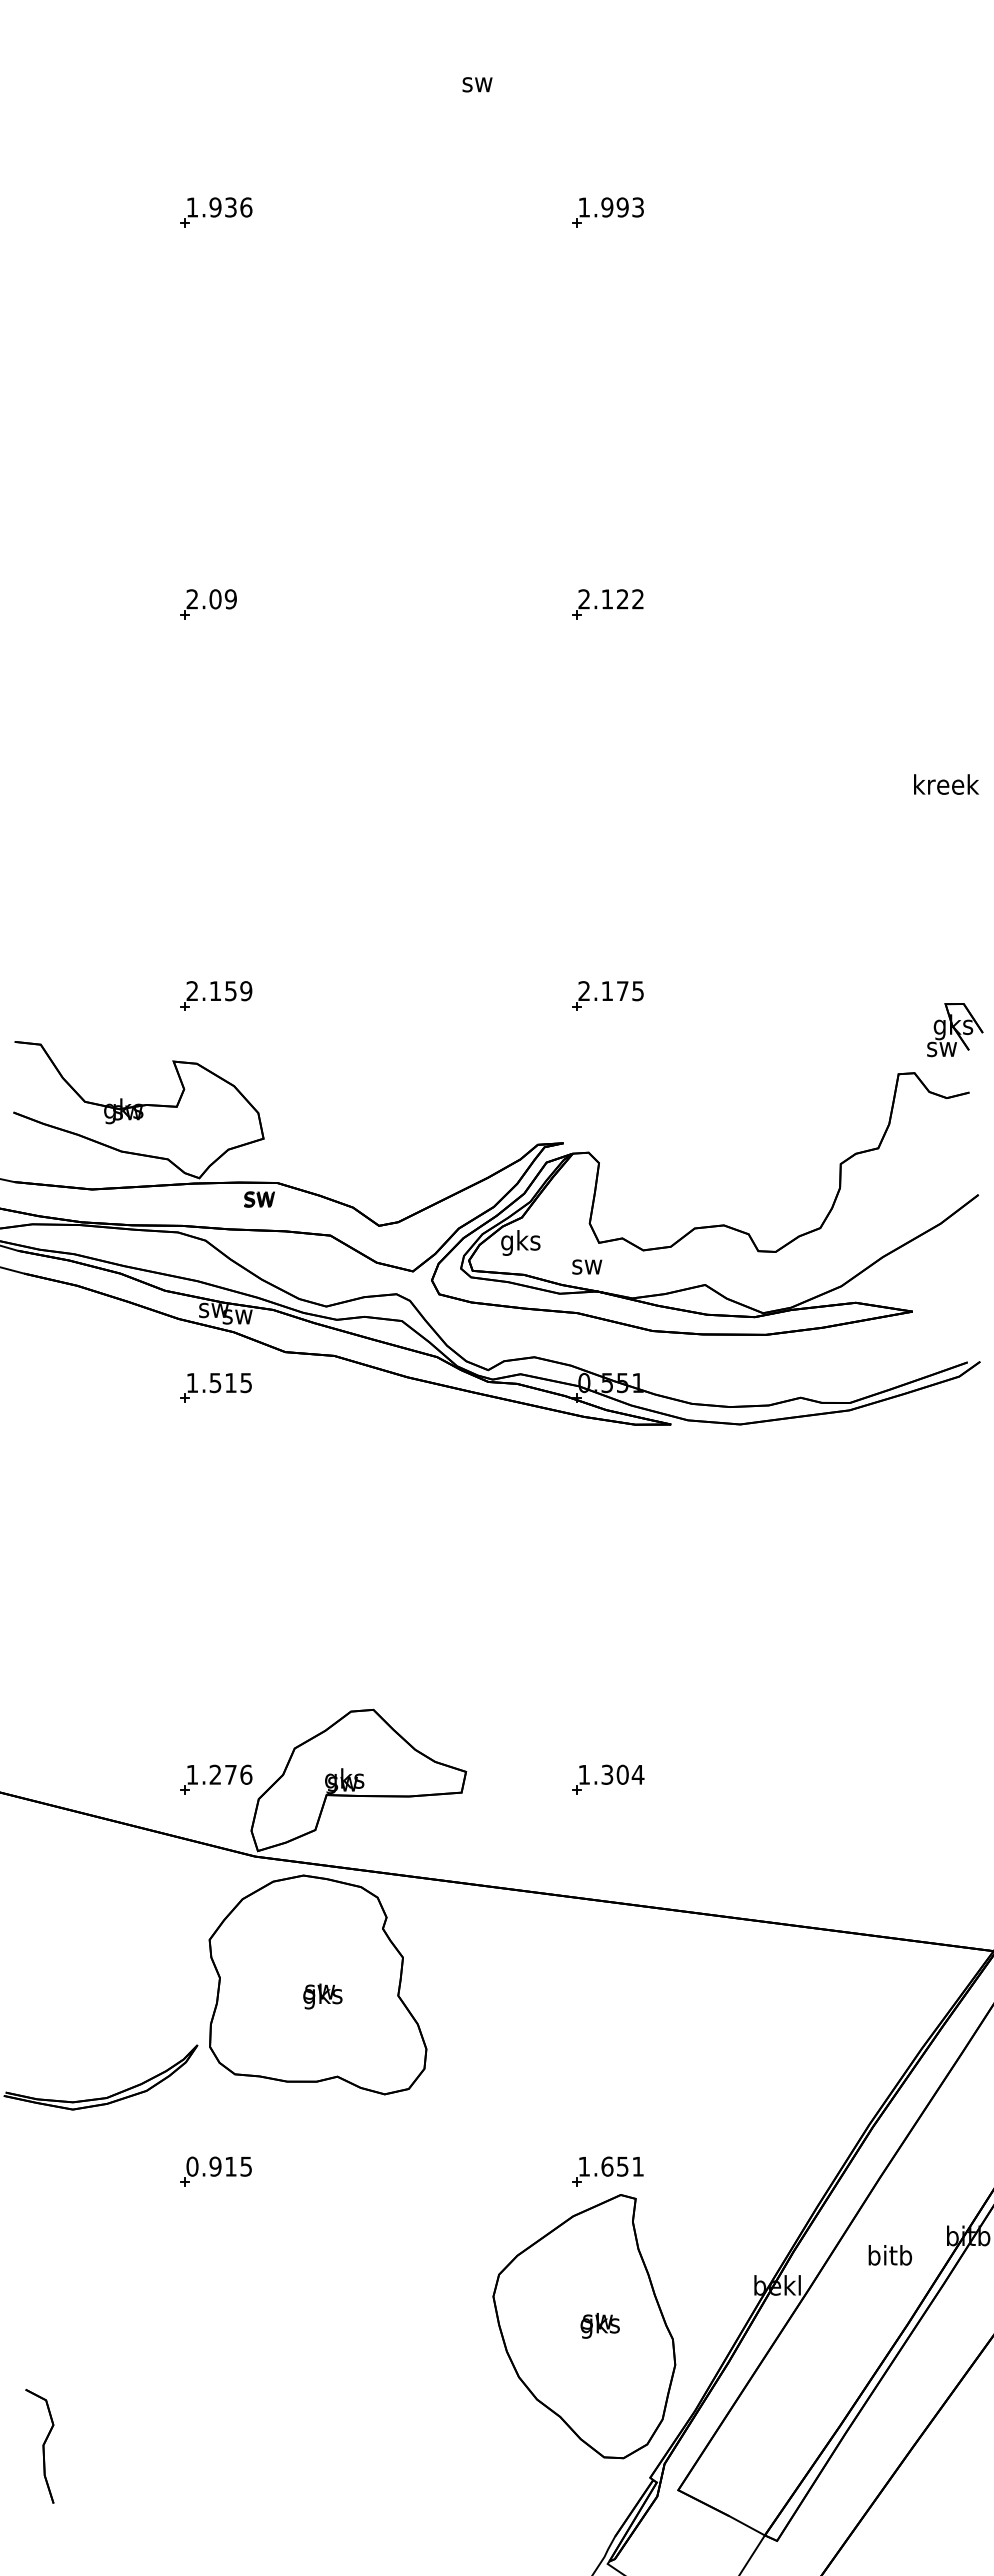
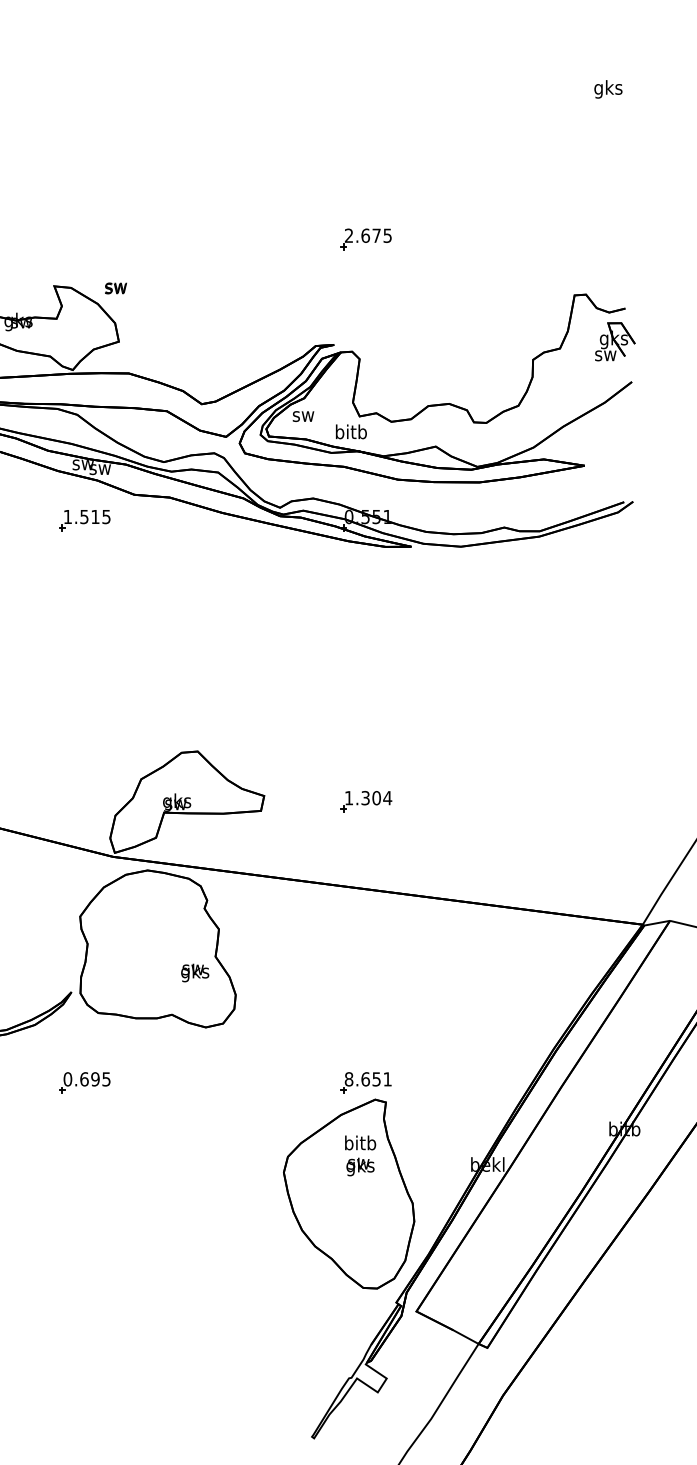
text: (946, 787) -> (608, 89), kreek -> gks
text: (607, 991) -> (365, 236), 2.175 -> 2.675
part: (216, 995) -> (85, 238), removed
part: (955, 1030) -> (615, 342), moved
text: (259, 1199) -> (115, 288), moved
text: (520, 1242) -> (303, 416), gks -> sw
text: (587, 1264) -> (351, 431), sw -> bitb
part: (216, 1779) -> (85, 801), removed
text: (322, 1996) -> (194, 973), moved
text: (222, 2166) -> (89, 1079), 0.915 -> 0.695
text: (584, 2166) -> (349, 1079), 1.651 -> 8.651
text: (889, 2255) -> (359, 1143), moved
text: (599, 2325) -> (359, 1166), moved

